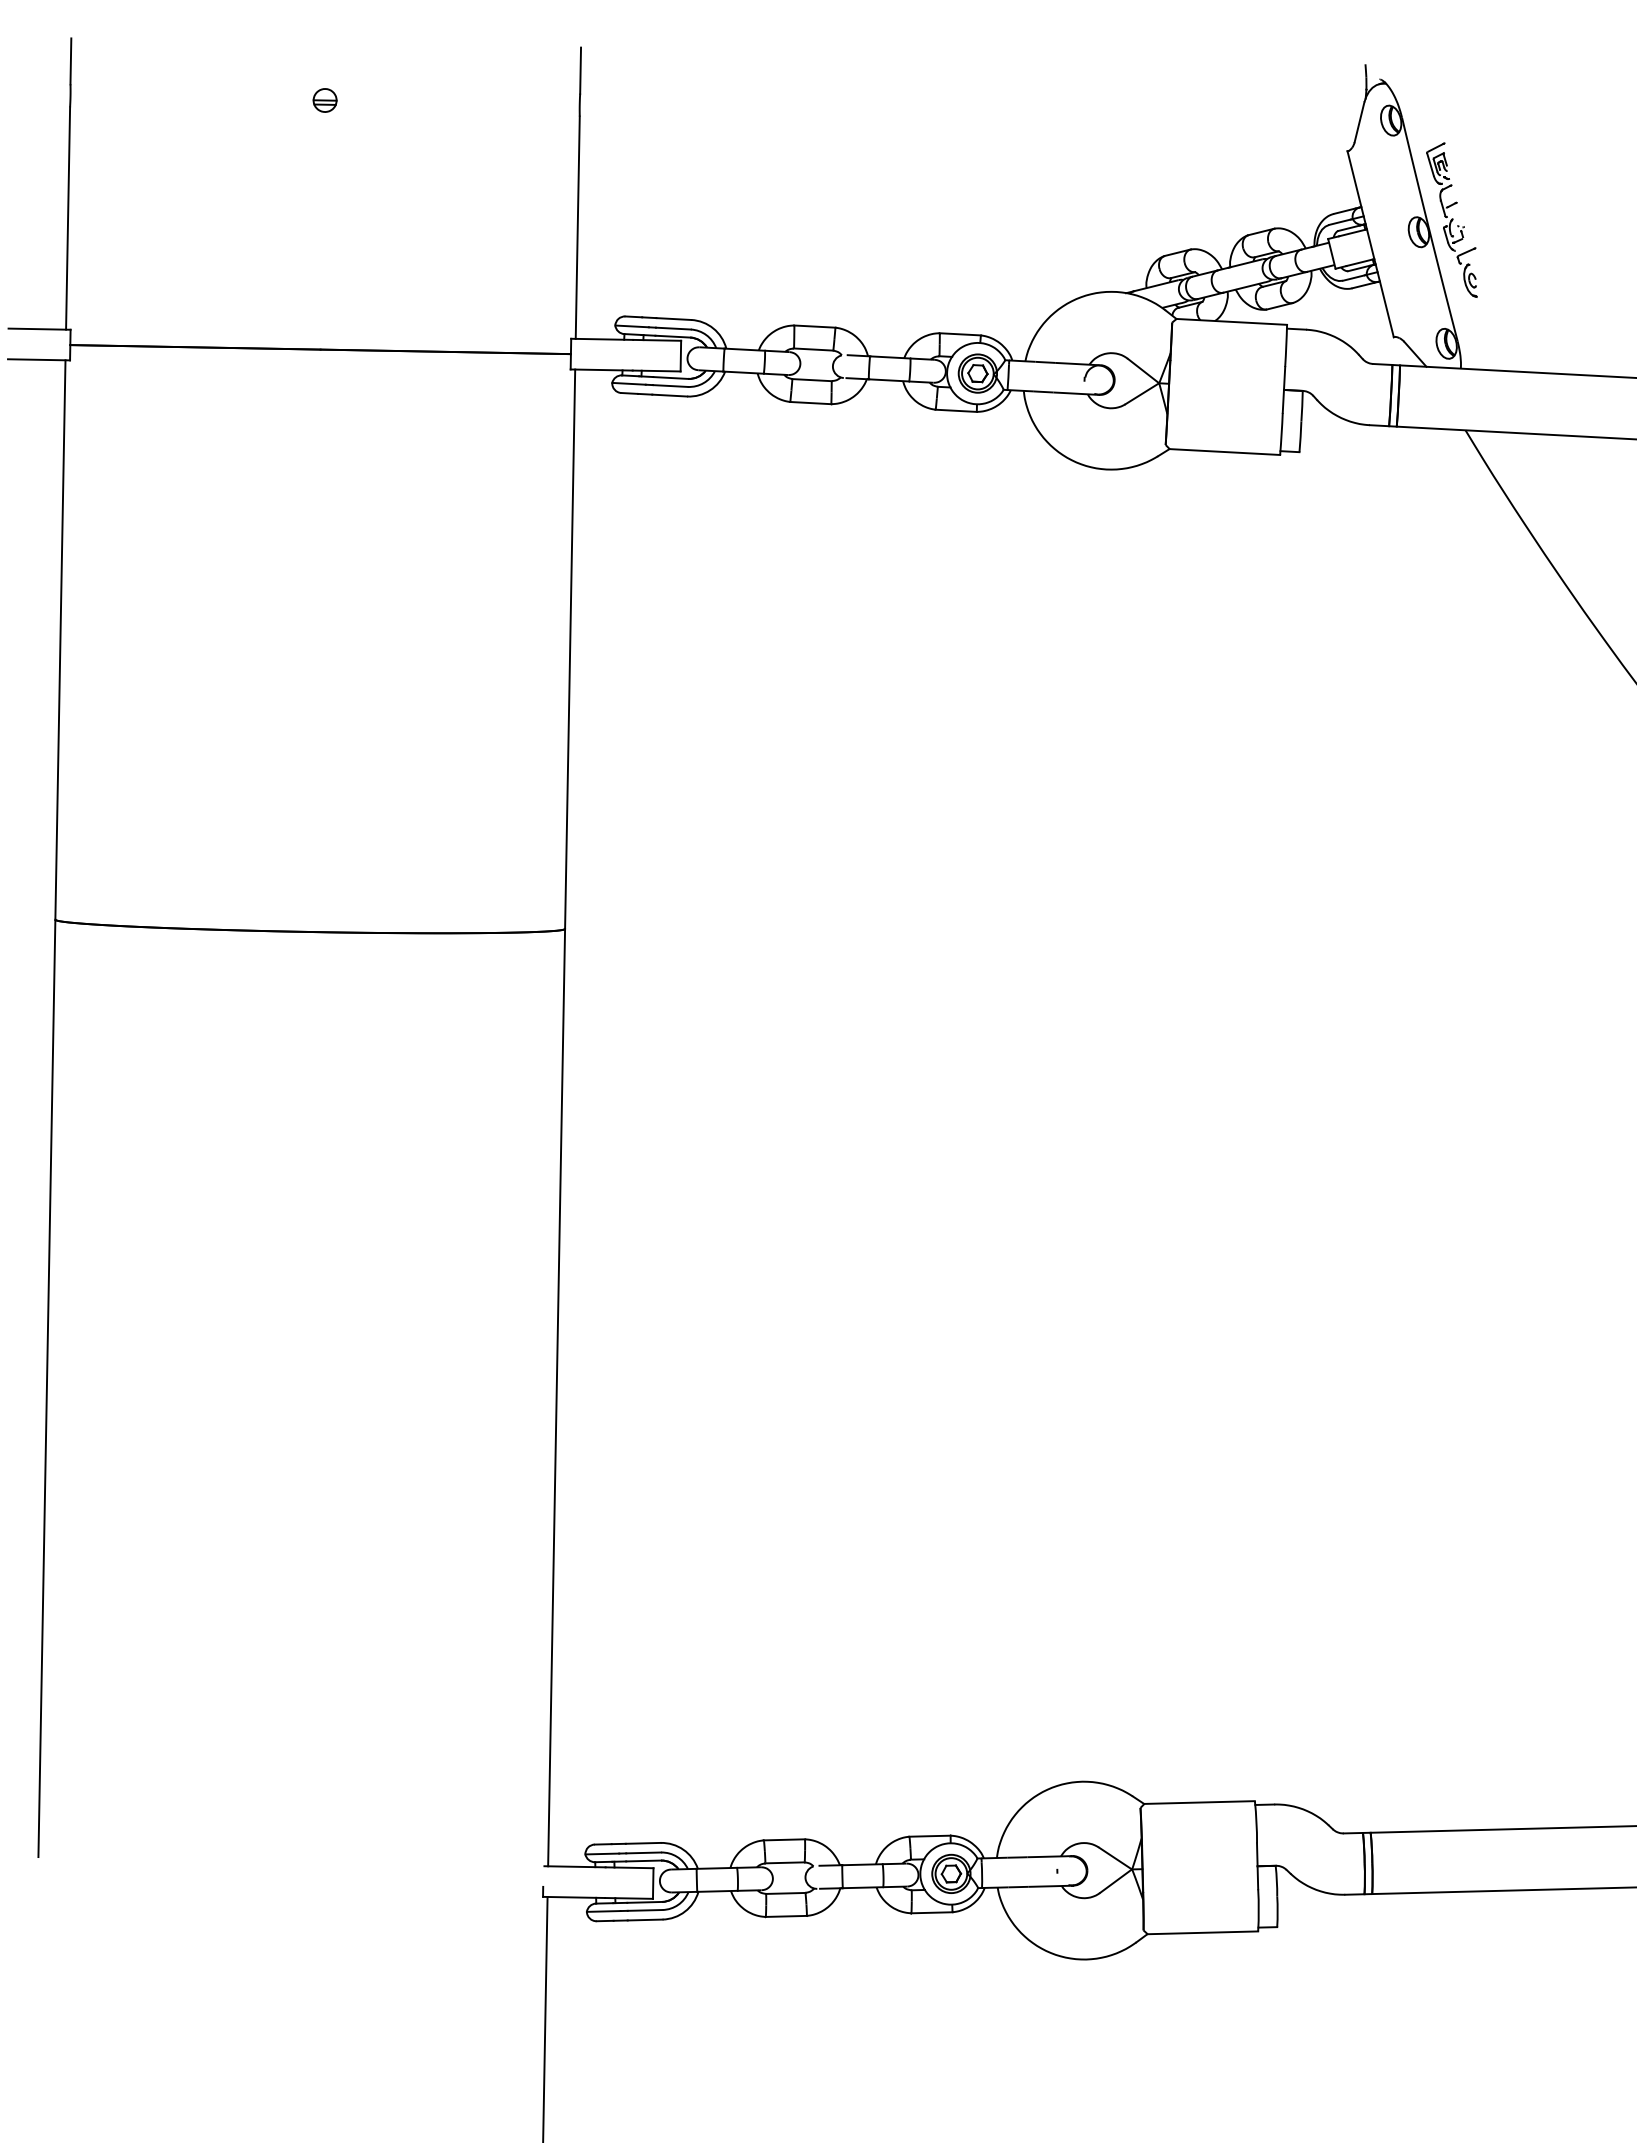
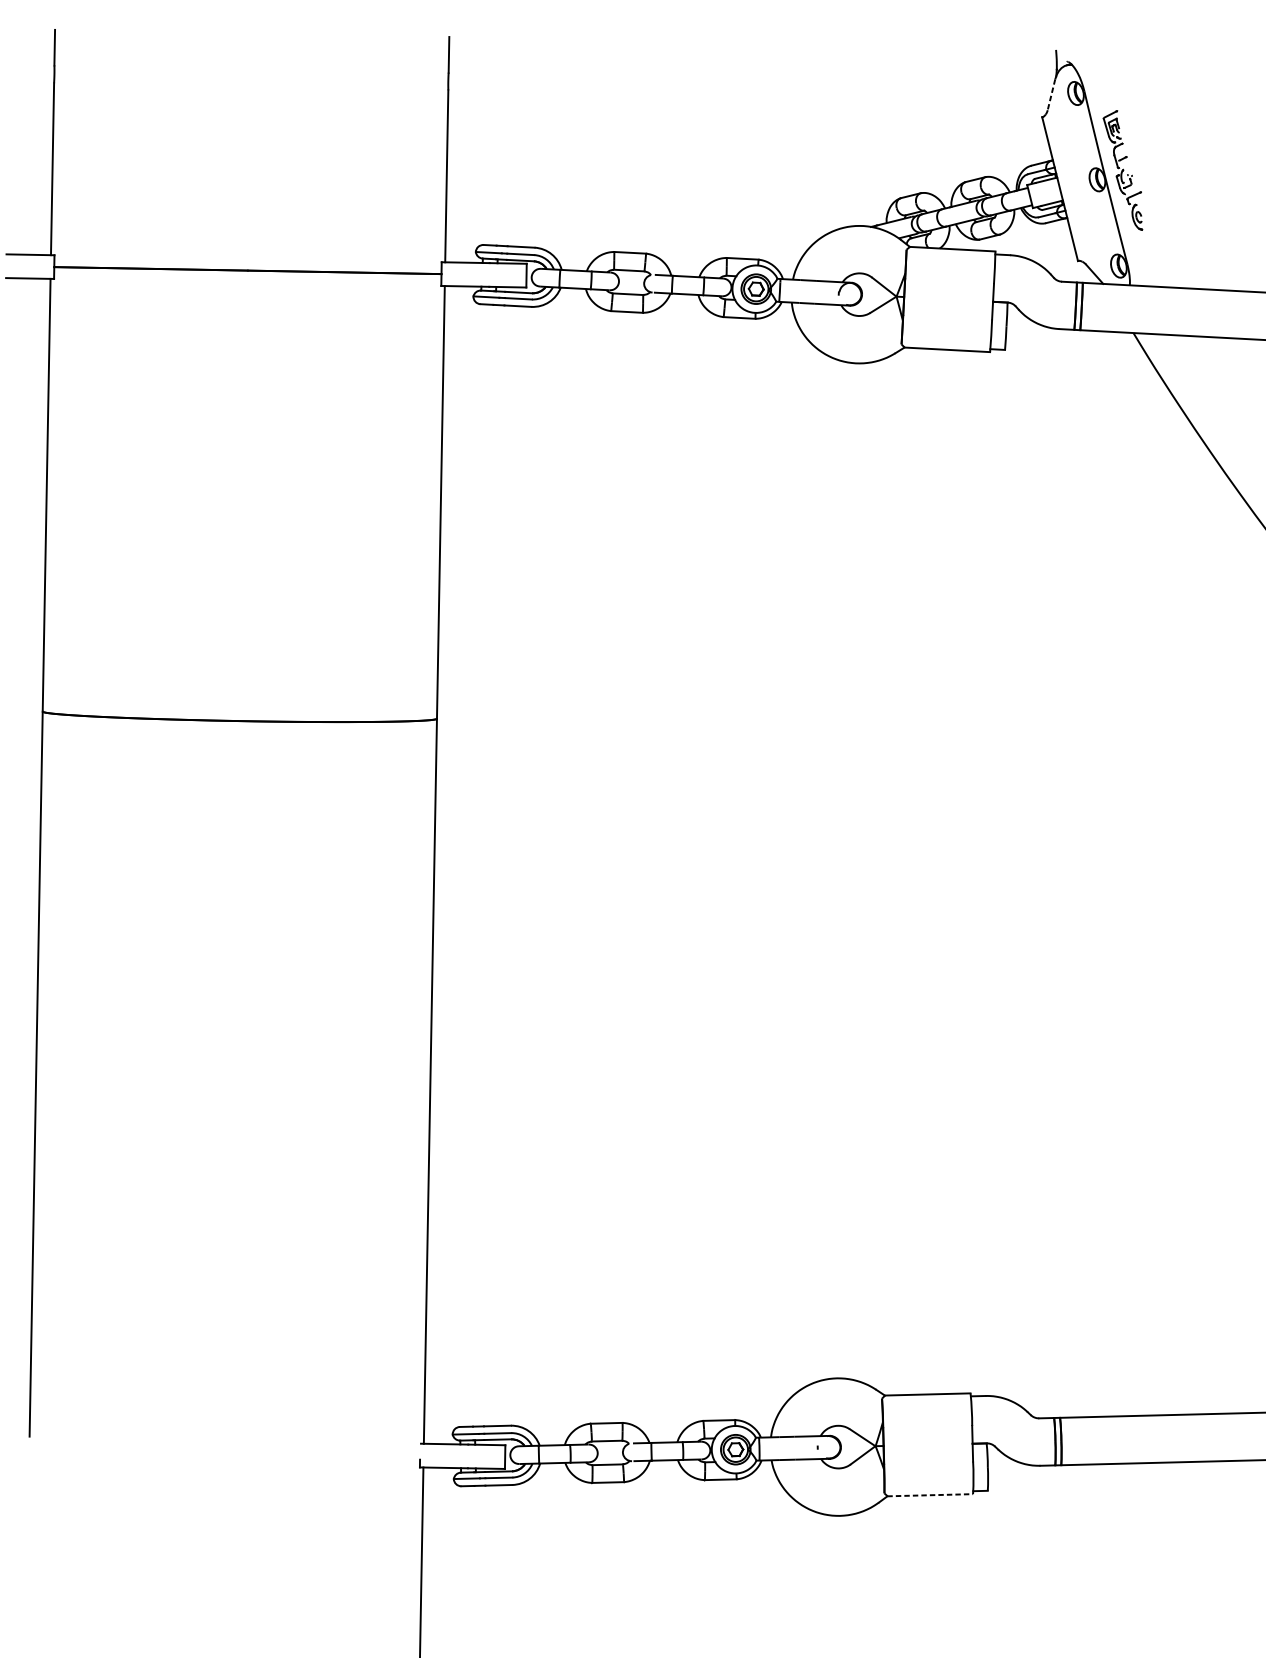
part: (324, 100) -> (250, 77), removed
line: (1359, 122) -> (1051, 94), solid -> dashed
line: (1203, 1932) -> (930, 1494), solid -> dashed

